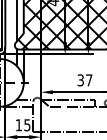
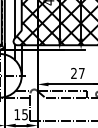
text: (80, 80) -> (73, 73), 37 -> 27

